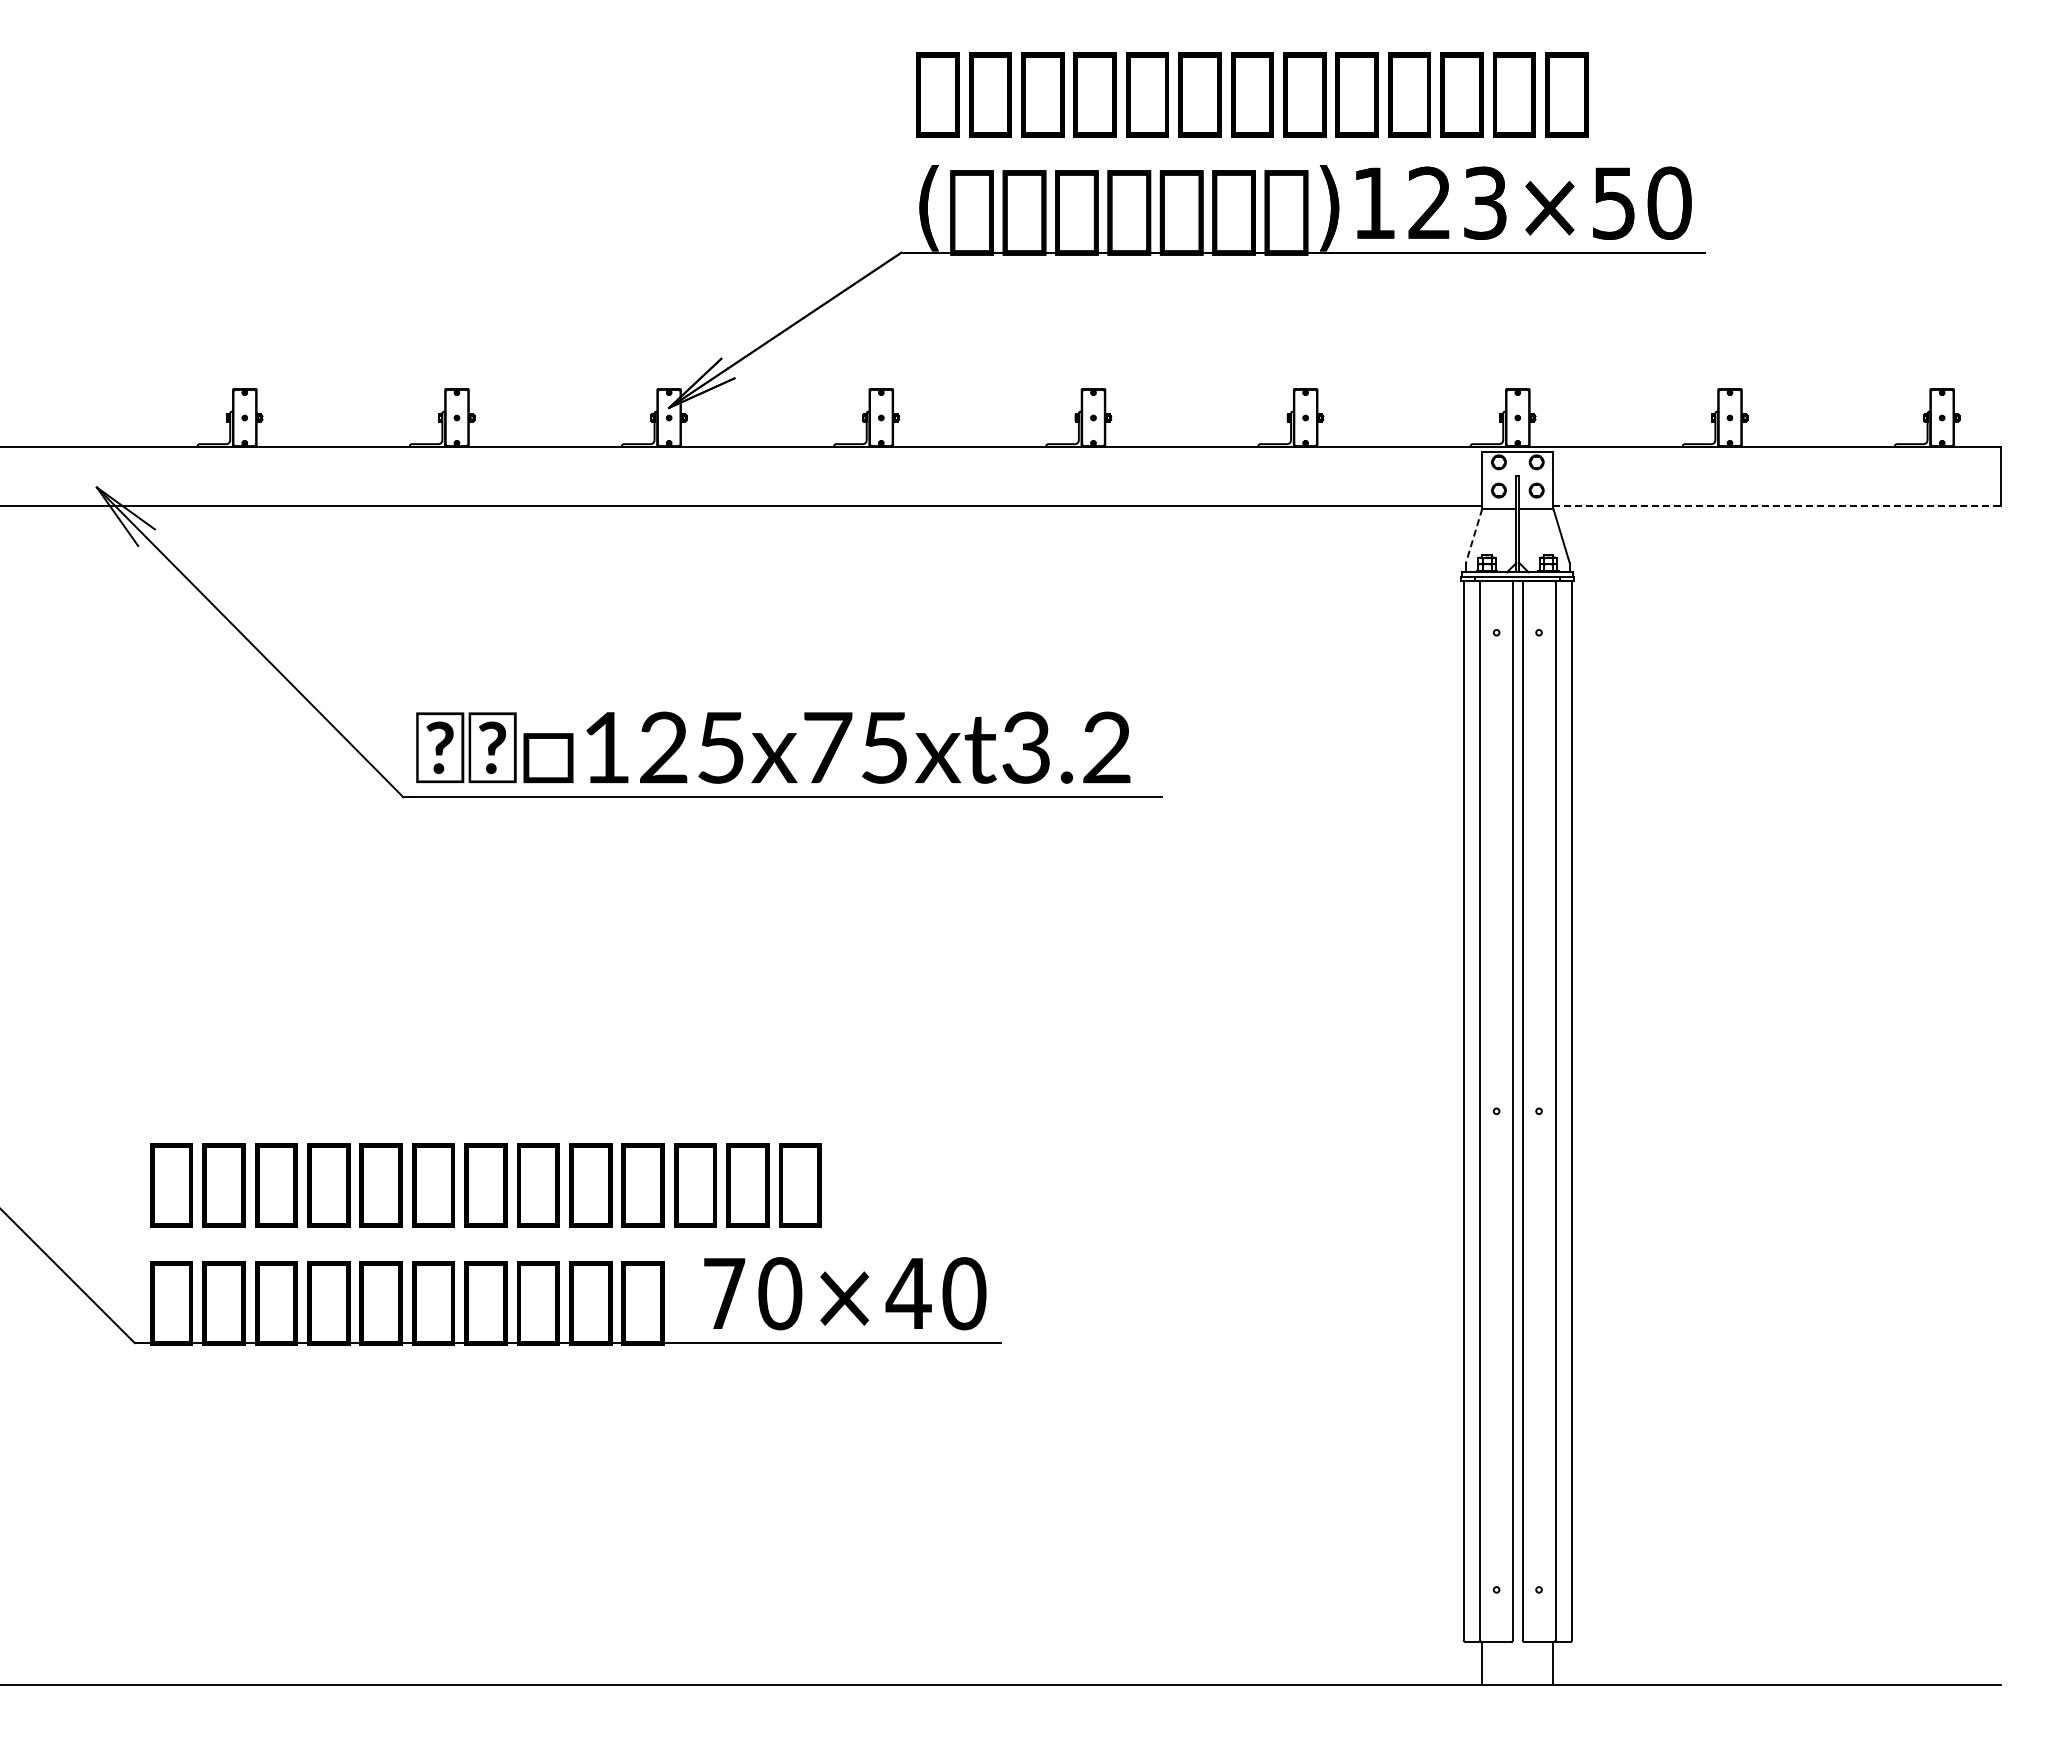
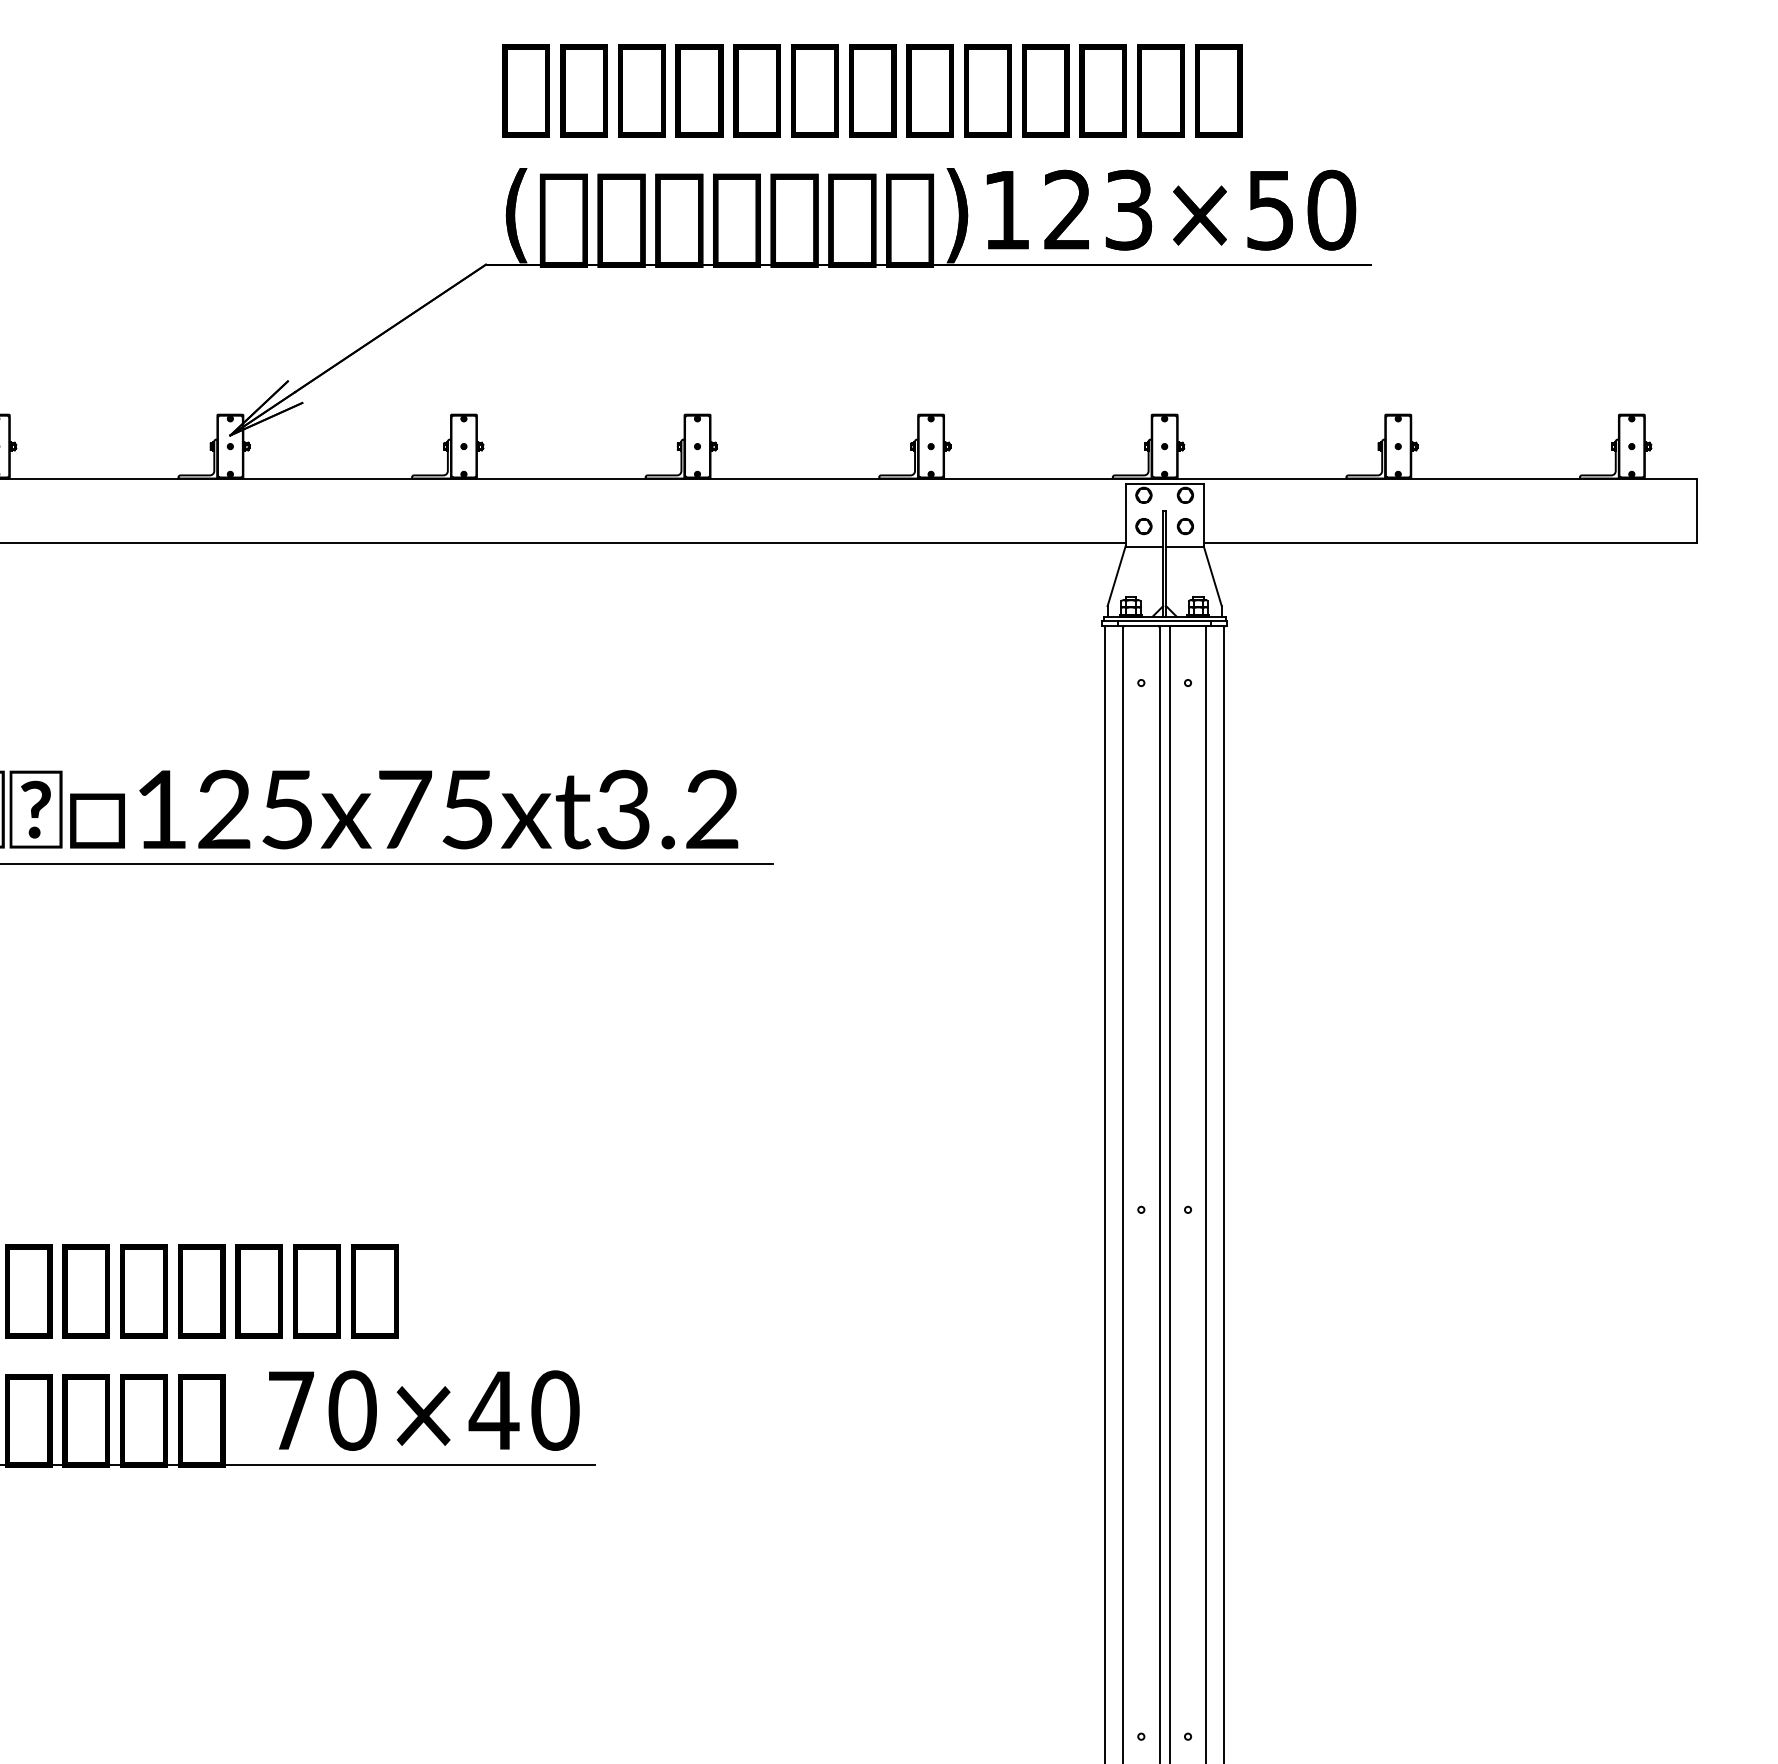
line: (1777, 505) -> (1450, 542), dashed -> solid
line: (1473, 536) -> (1115, 577), dashed -> solid

